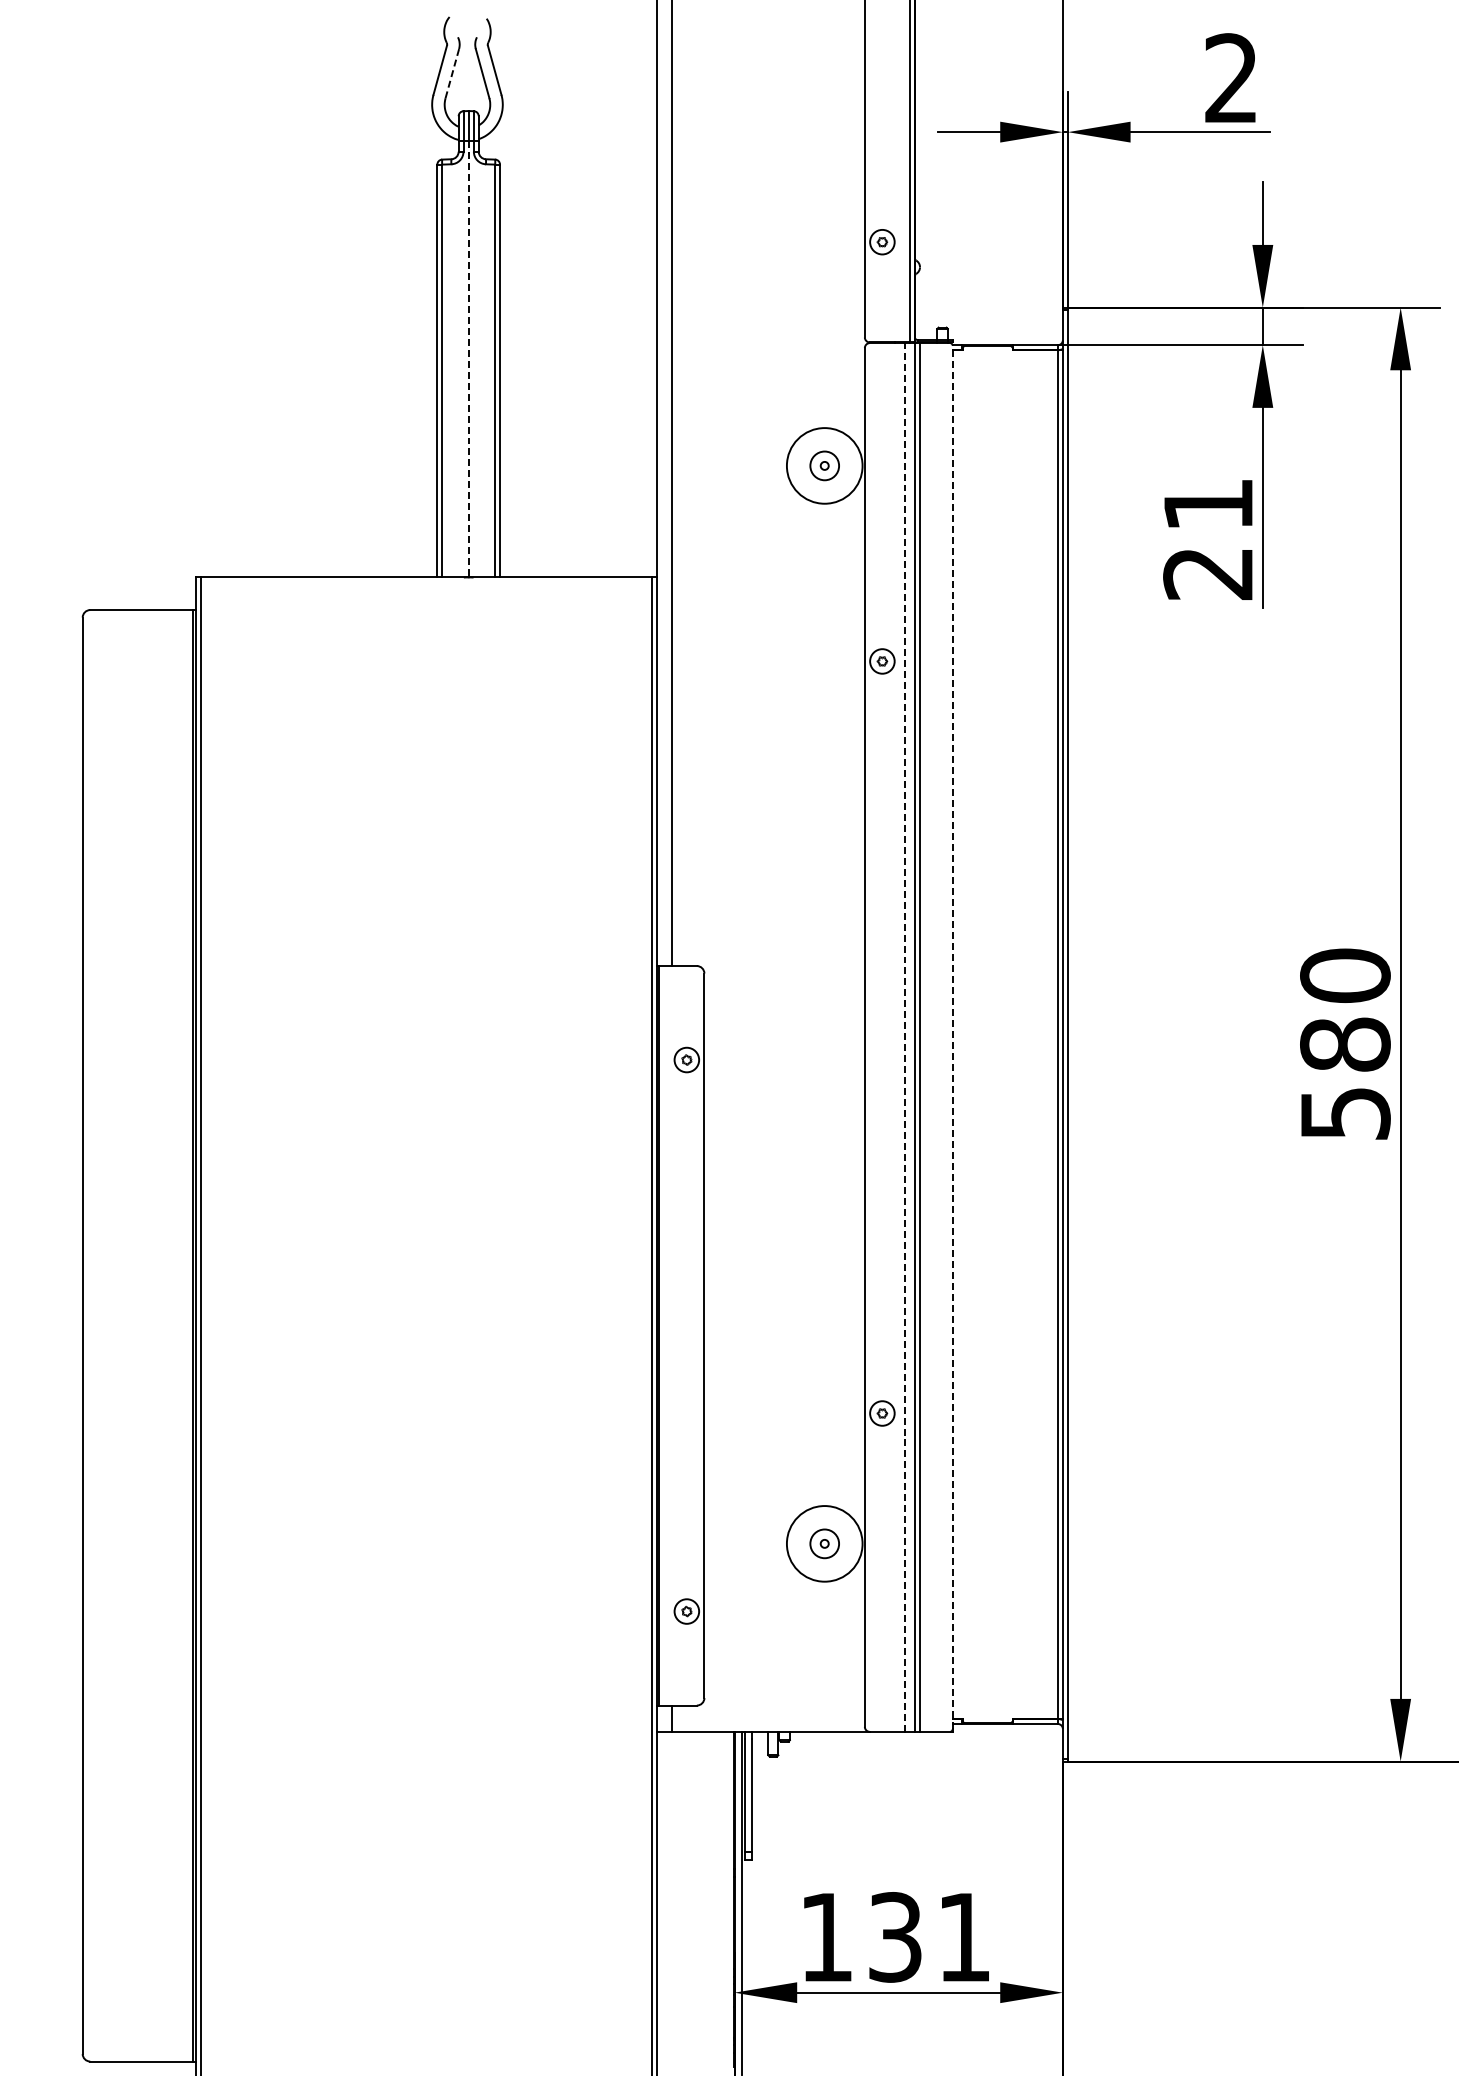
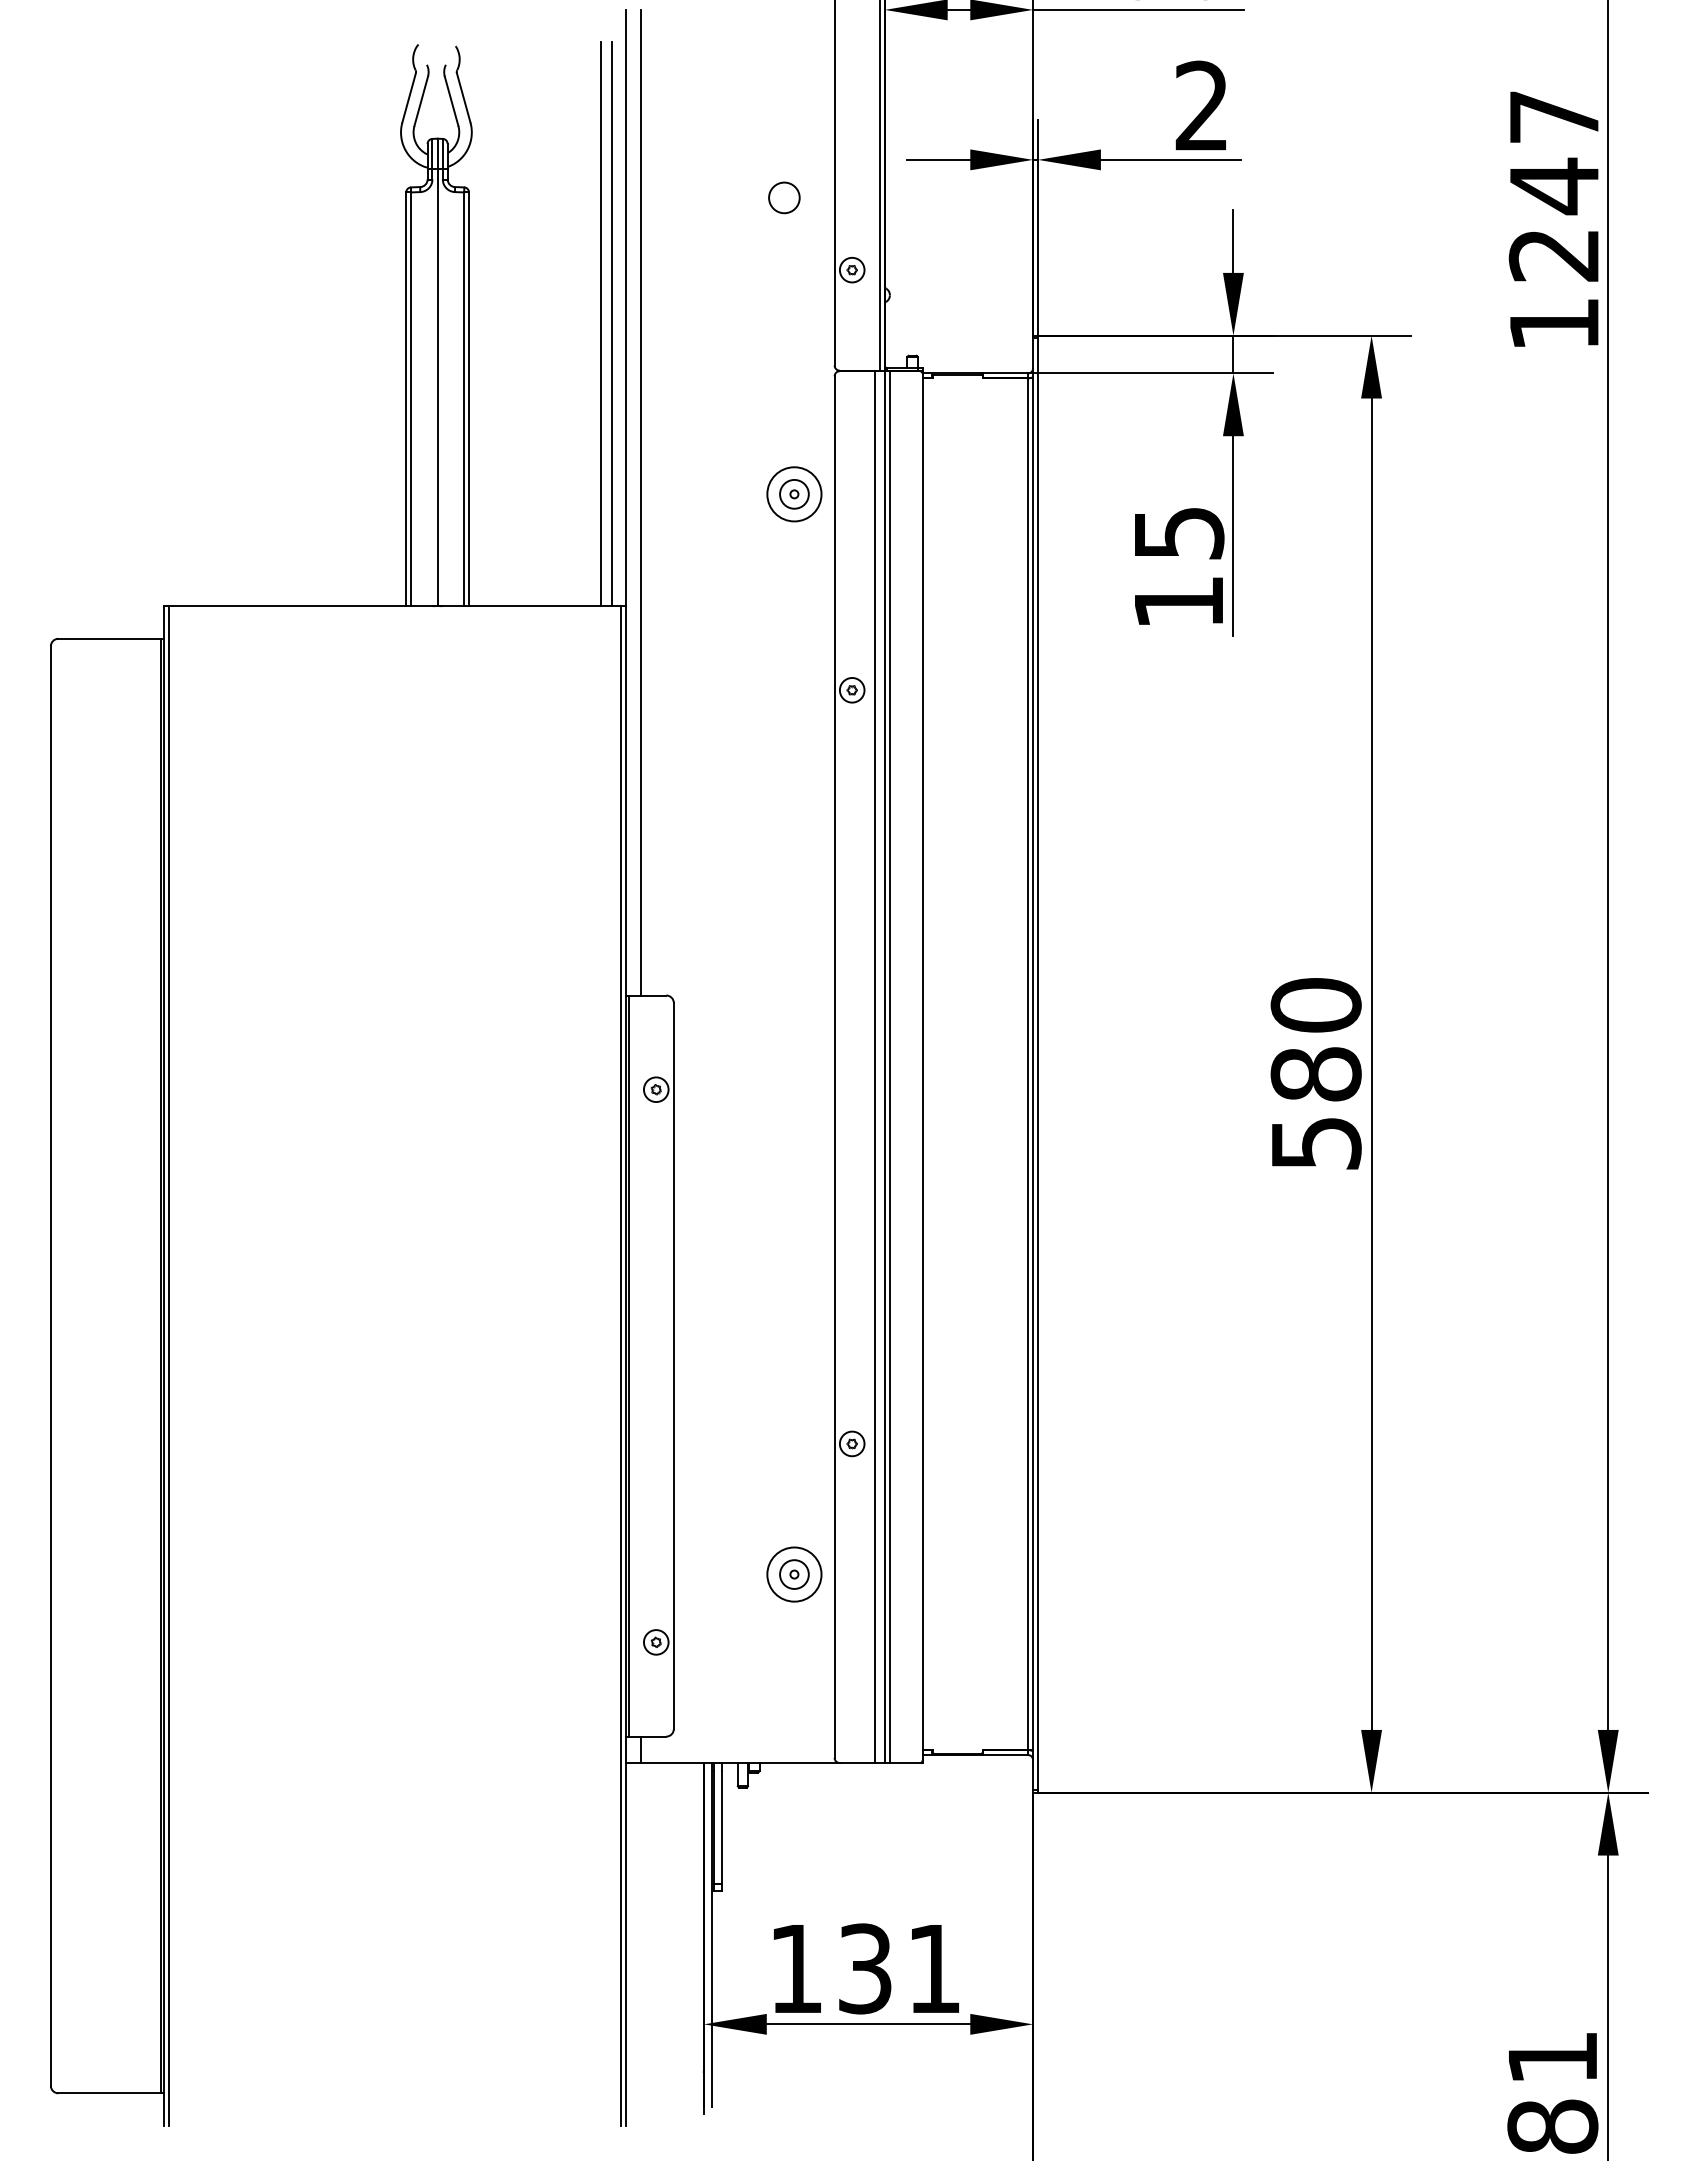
line: (452, 73) -> (421, 101), dashed -> solid
circle: (814, 169) -> (784, 197), added
line: (632, 295) -> (601, 323), added
line: (642, 295) -> (611, 323), added
line: (468, 359) -> (437, 387), dashed -> solid
circle: (824, 466) -> (794, 494), size x0.71
text: (1207, 539) -> (1178, 568), 21 -> 15
line: (952, 1036) -> (922, 1066), dashed -> solid
line: (904, 1037) -> (874, 1067), dashed -> solid
circle: (824, 1543) -> (794, 1574), size x0.71

